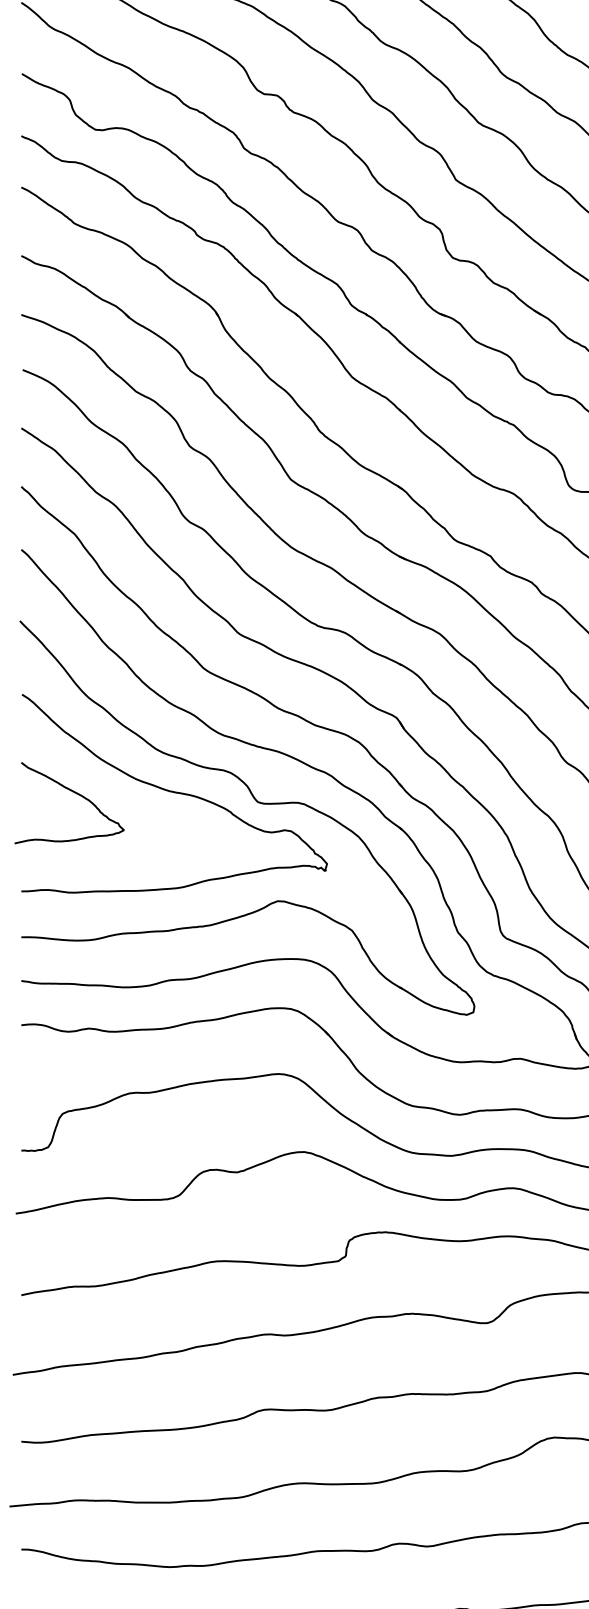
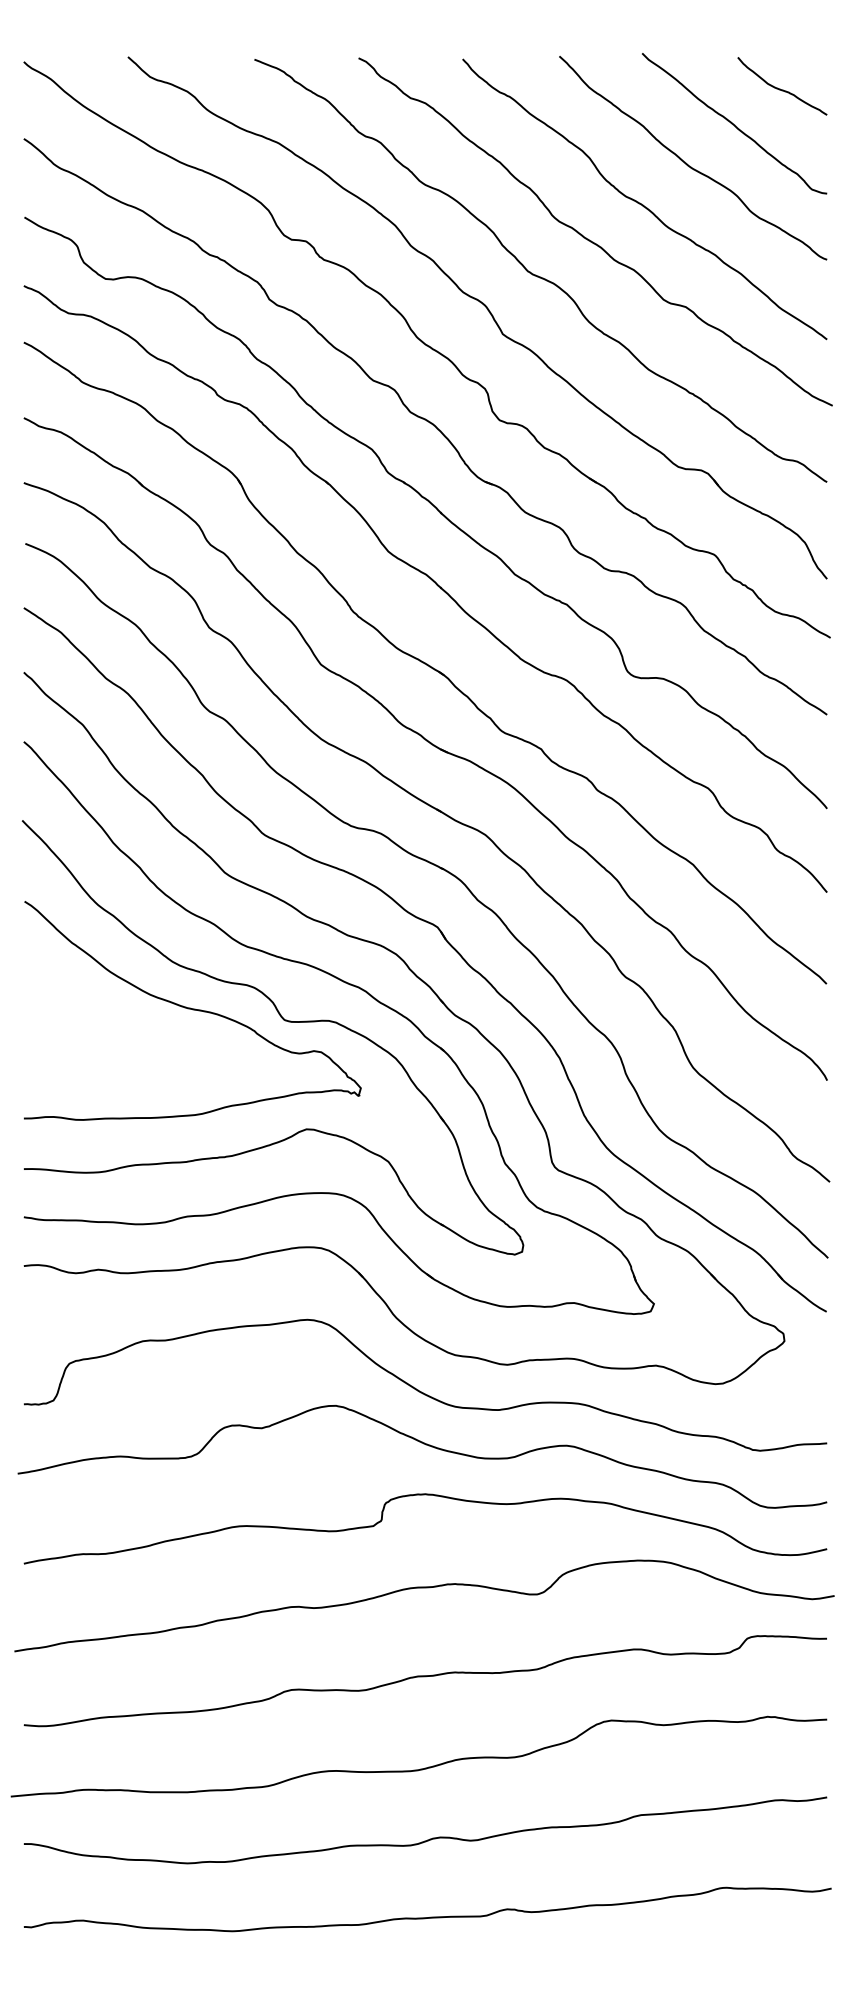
curve: (74, 793) -> (82, 1010), removed

